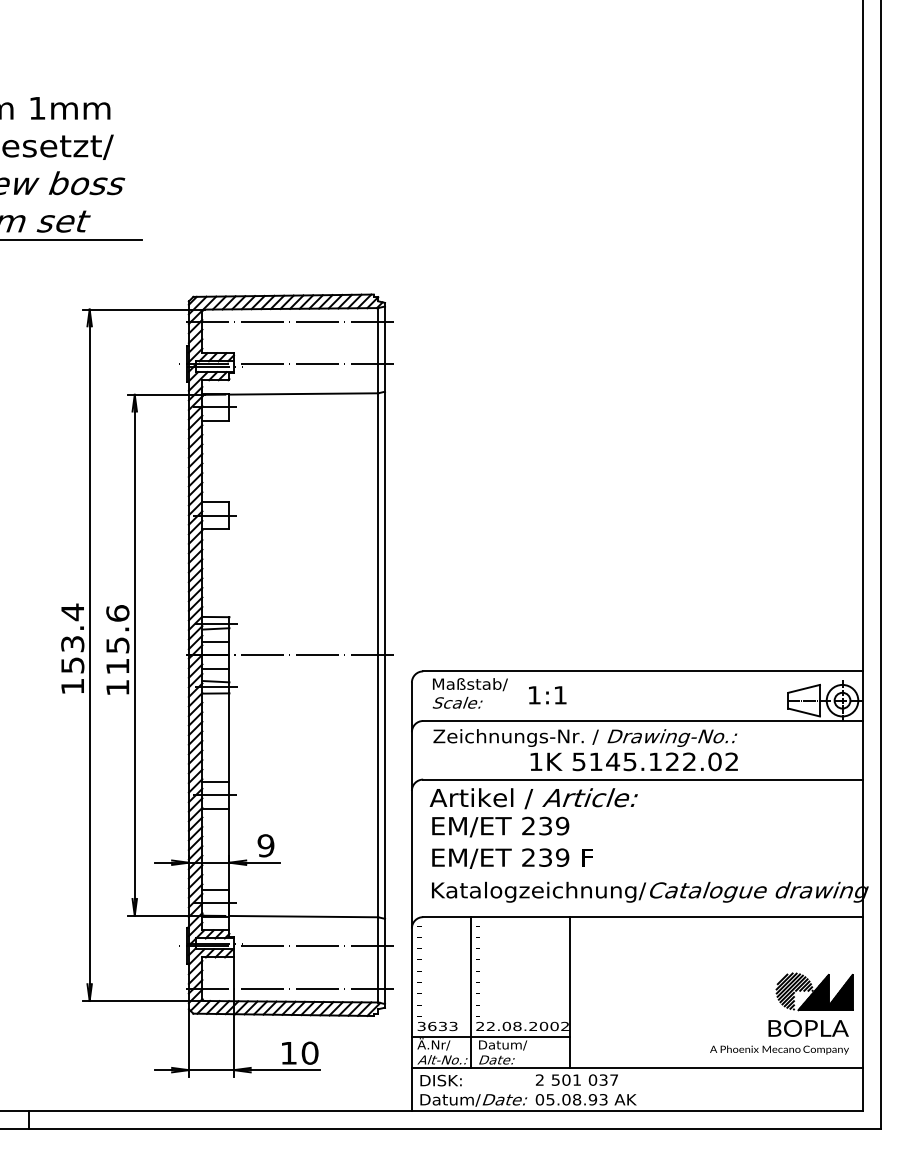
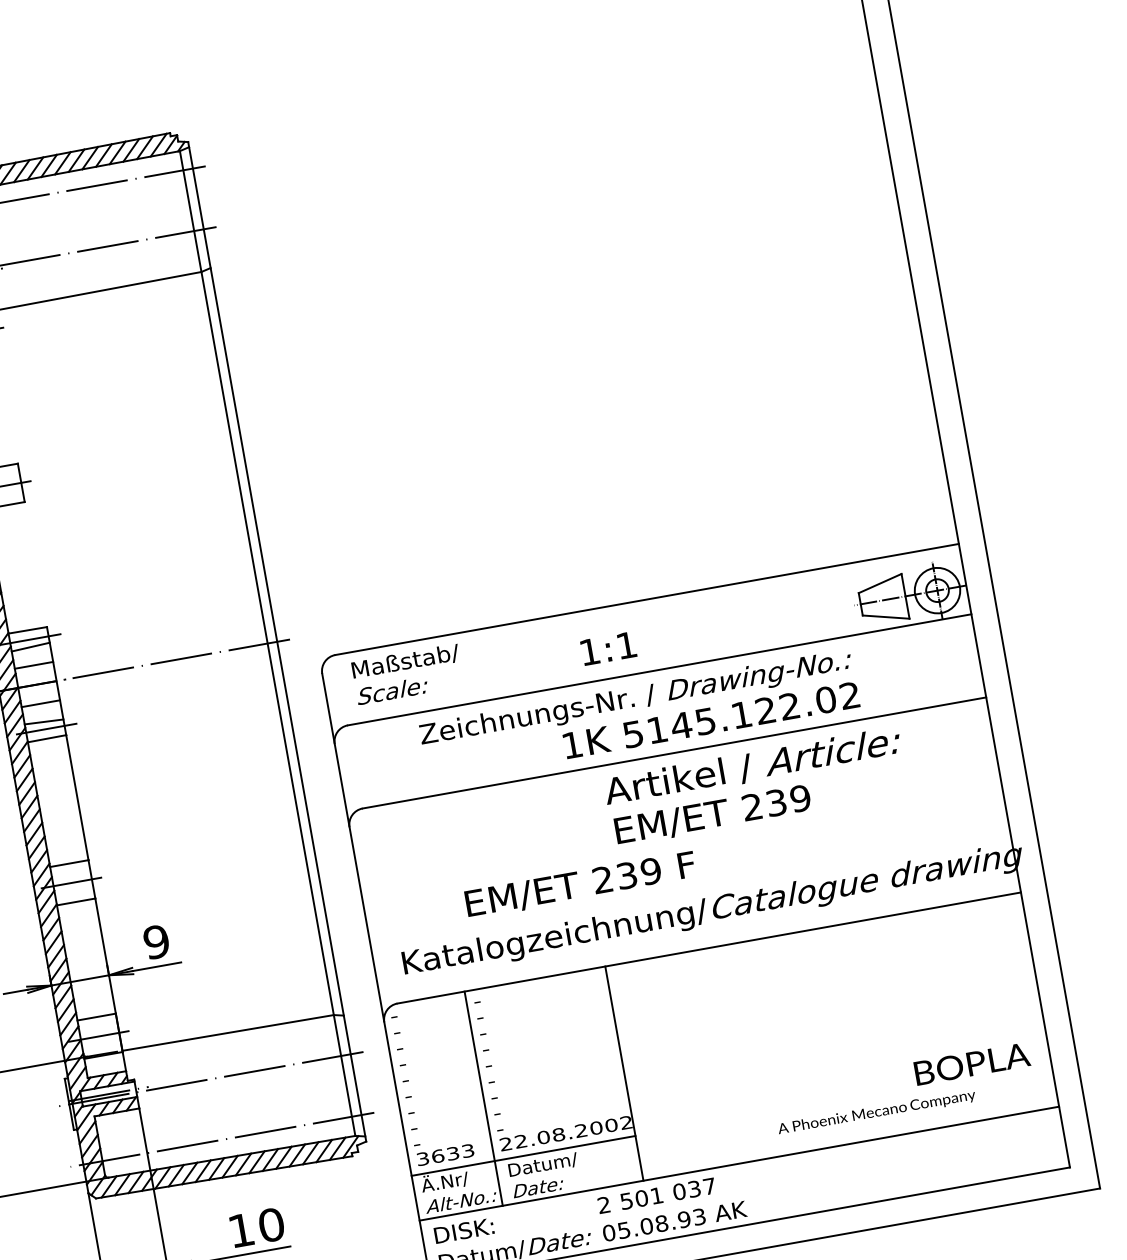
text: (547, 695) -> (608, 648), moved
text: (585, 750) -> (639, 716), moved
text: (533, 812) -> (755, 786), moved
text: (512, 858) -> (580, 885), moved
part: (814, 991) -> (971, 1010), removed
text: (779, 1049) -> (876, 1111), moved

